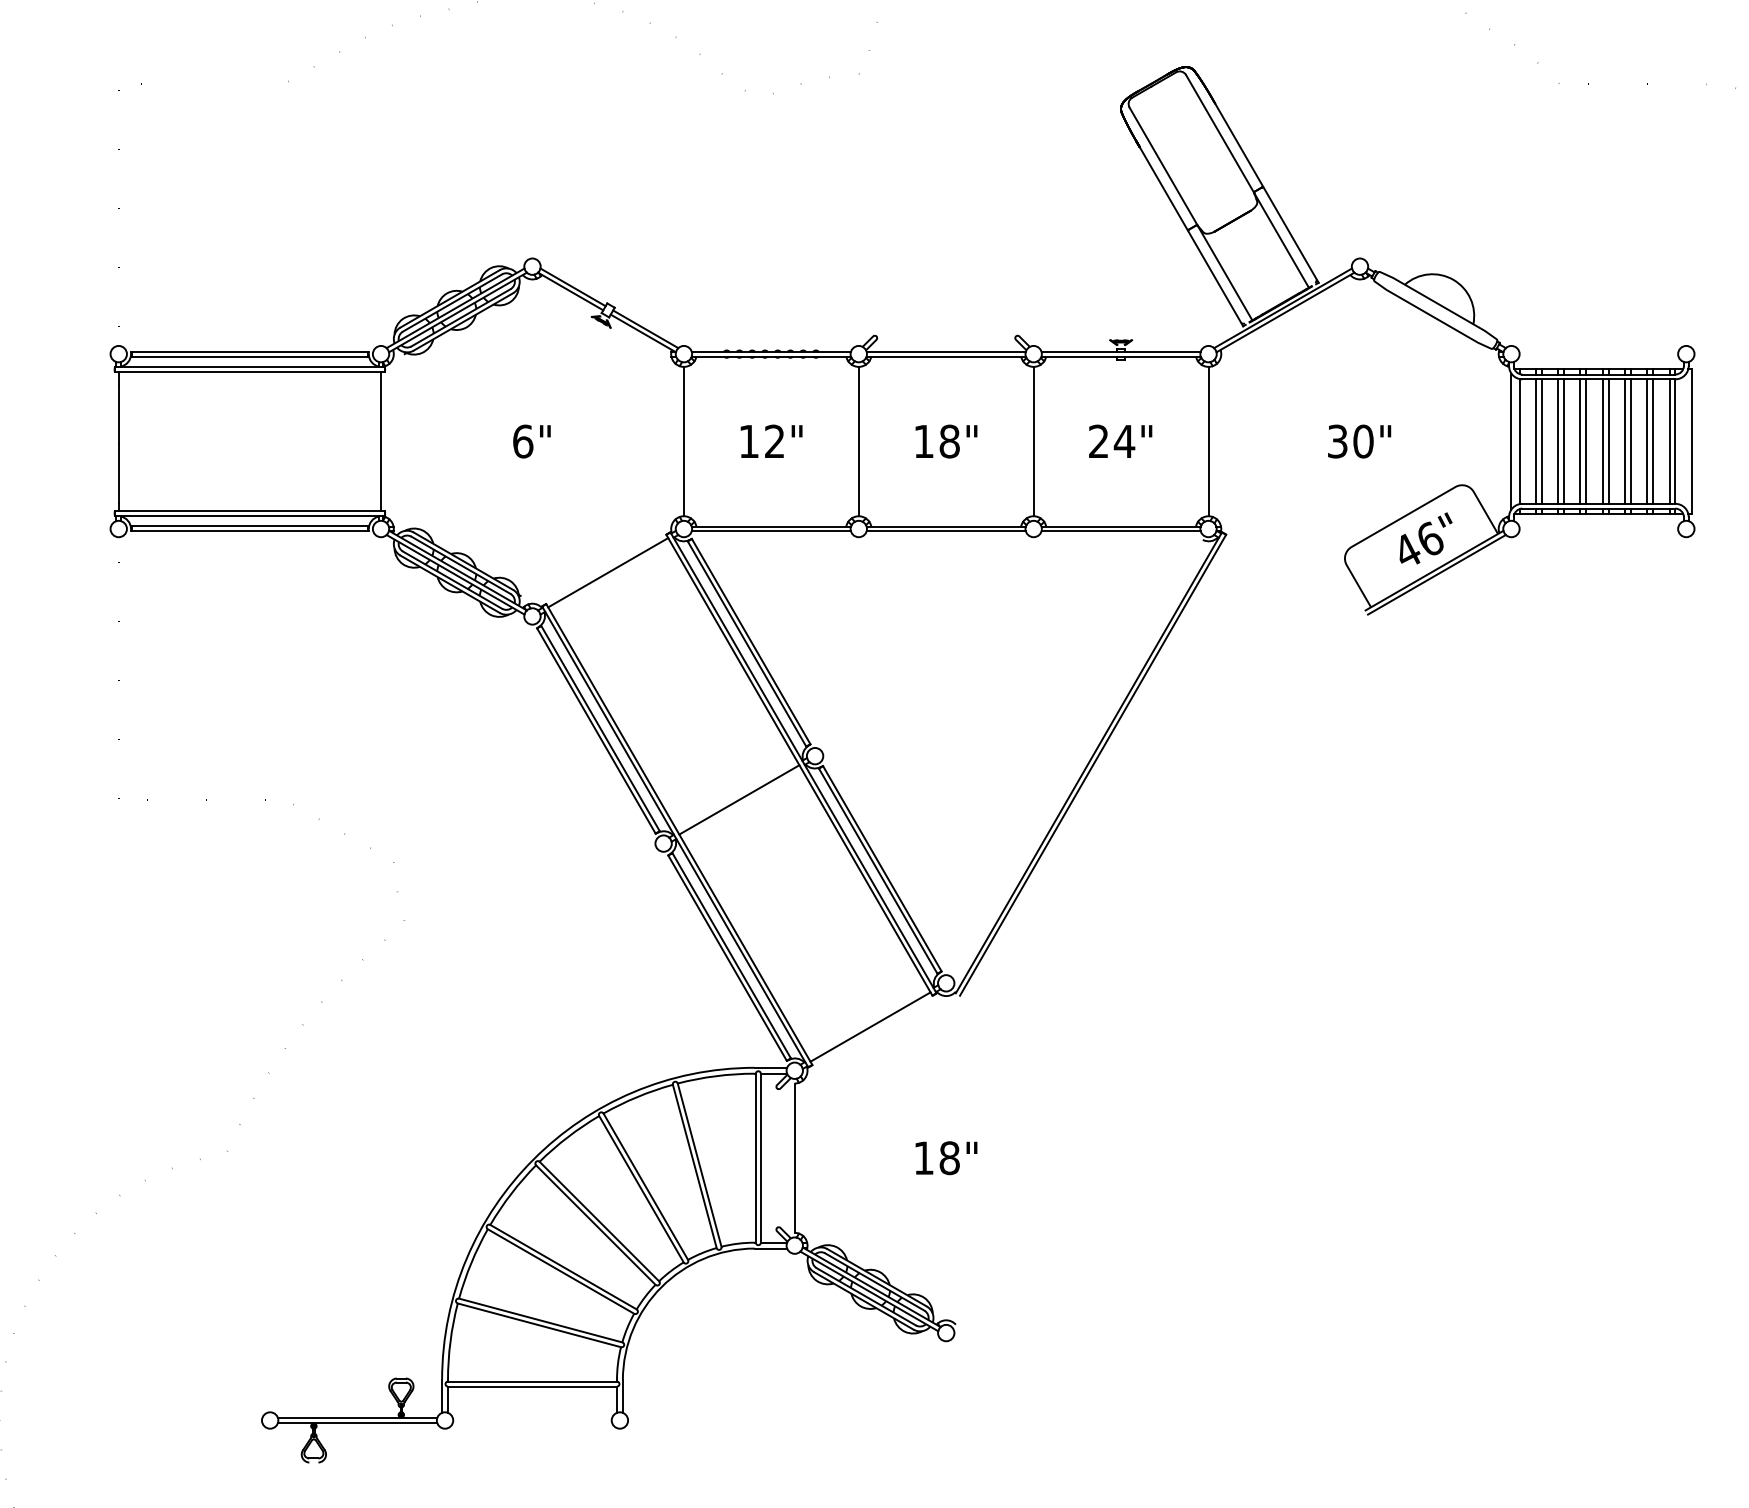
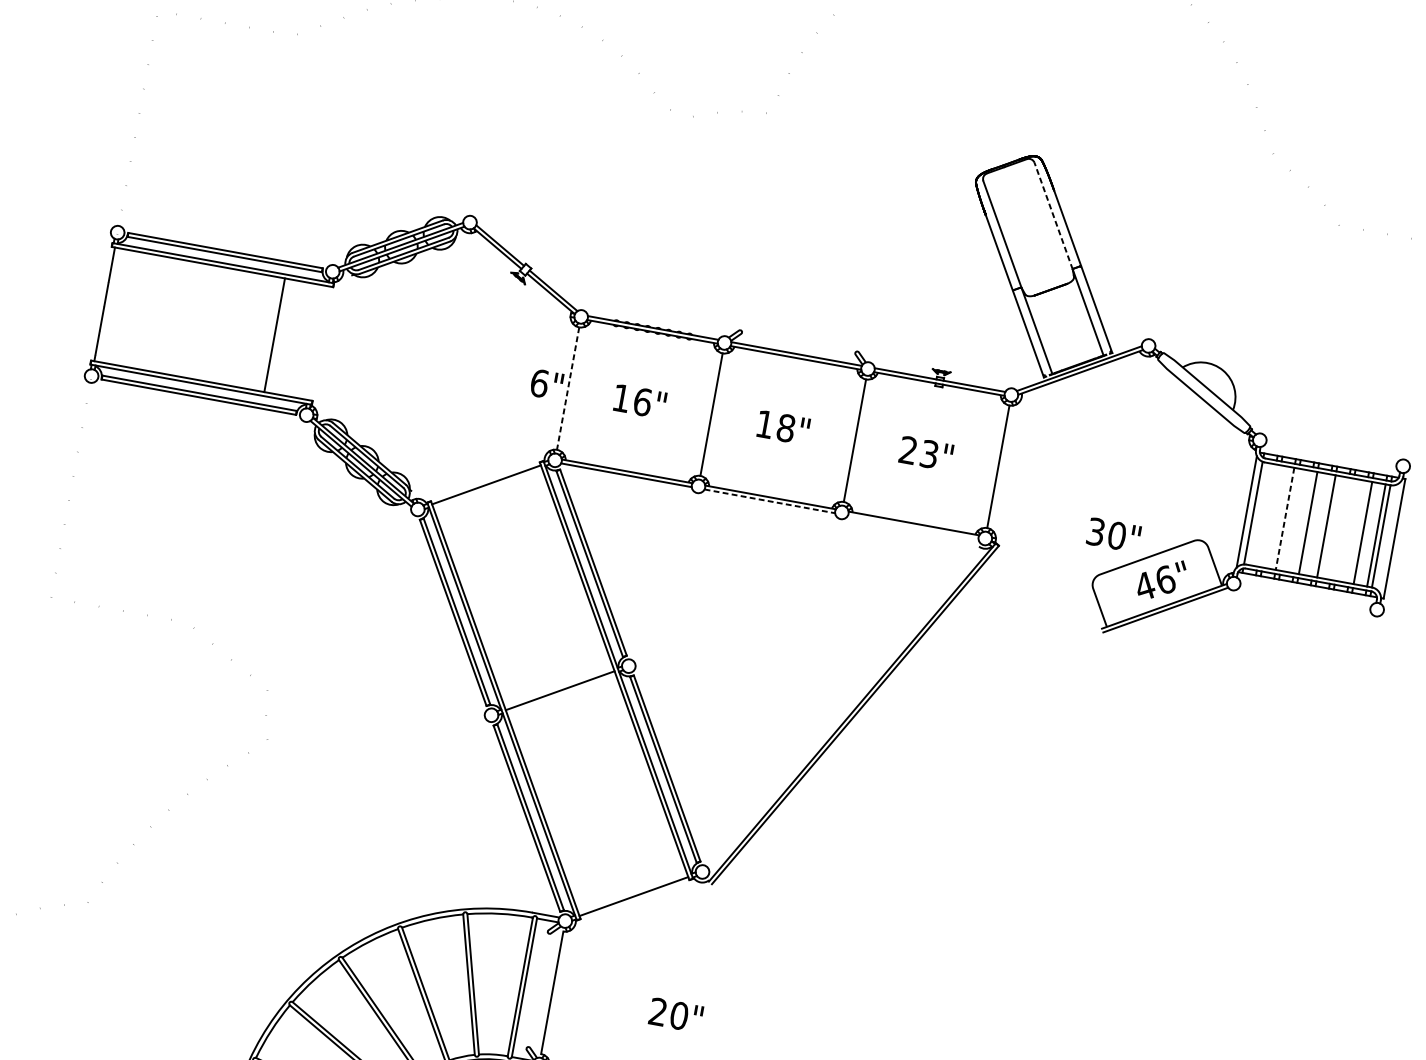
line: (1219, 133) -> (1053, 215), solid -> dashed
line: (381, 441) -> (275, 335), moved
text: (531, 441) -> (546, 384), moved
line: (683, 441) -> (567, 388), solid -> dashed
text: (775, 441) -> (643, 402), 12" -> 16"
text: (1124, 441) -> (929, 454), 24" -> 23"
text: (1359, 441) -> (1113, 535), moved
line: (1535, 441) -> (1266, 515), removed
line: (1541, 441) -> (1271, 516), removed
line: (1564, 441) -> (1290, 519), removed
line: (1580, 441) -> (1303, 522), removed
line: (1602, 441) -> (1321, 525), removed
line: (1624, 441) -> (1339, 528), removed
line: (1630, 441) -> (1344, 529), removed
line: (1647, 441) -> (1358, 532), removed
line: (1558, 442) -> (1285, 519), solid -> dashed
line: (946, 531) -> (770, 501), solid -> dashed
line: (1120, 531) -> (912, 527), removed
text: (936, 1157) -> (668, 1013), 18" -> 20"

